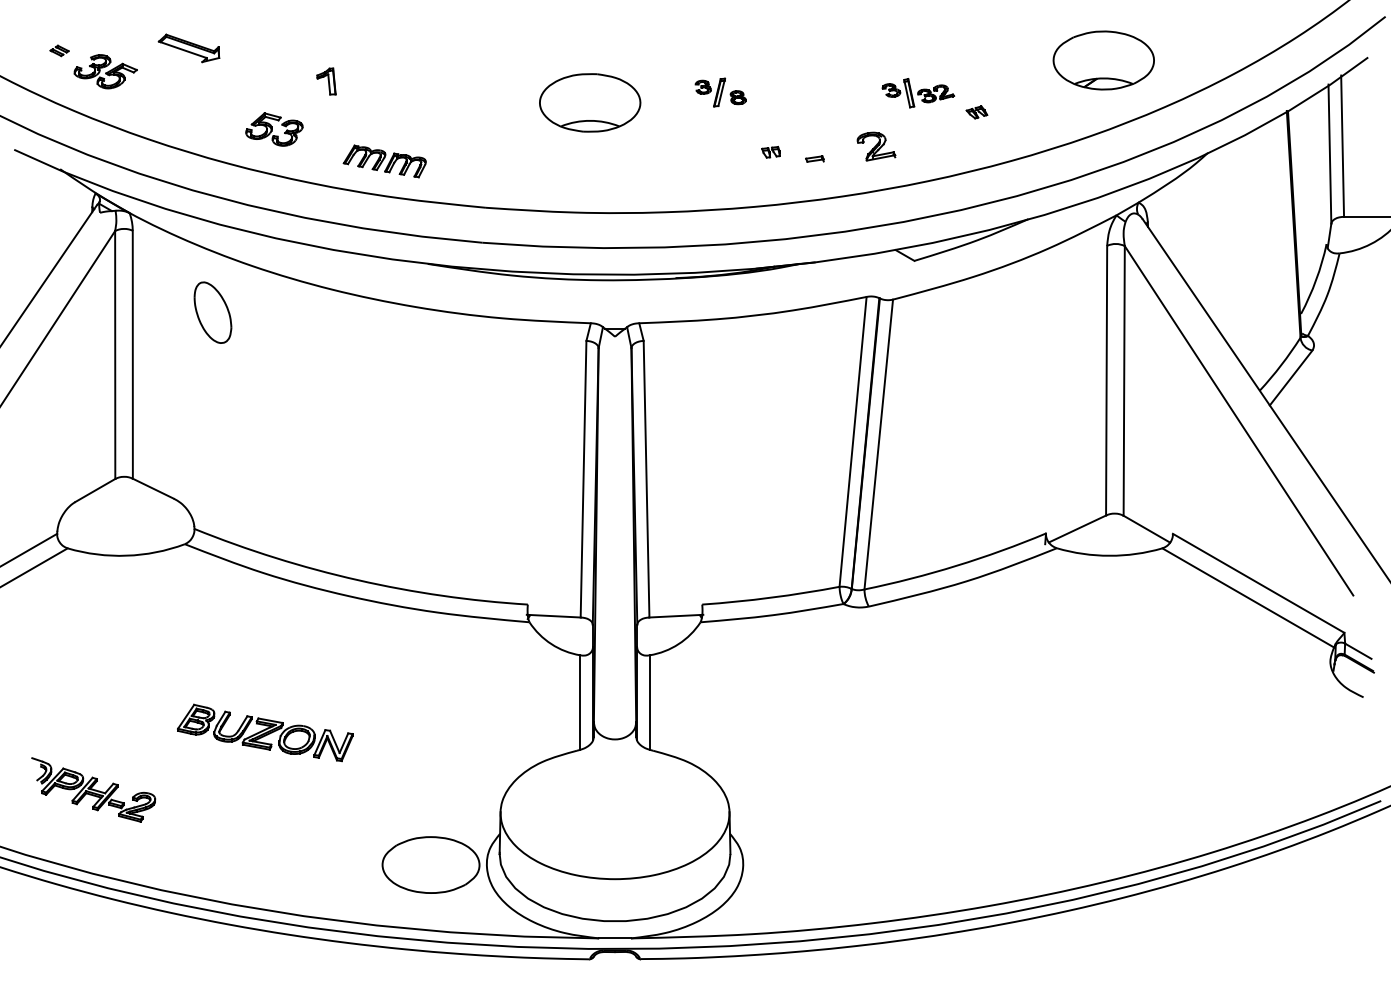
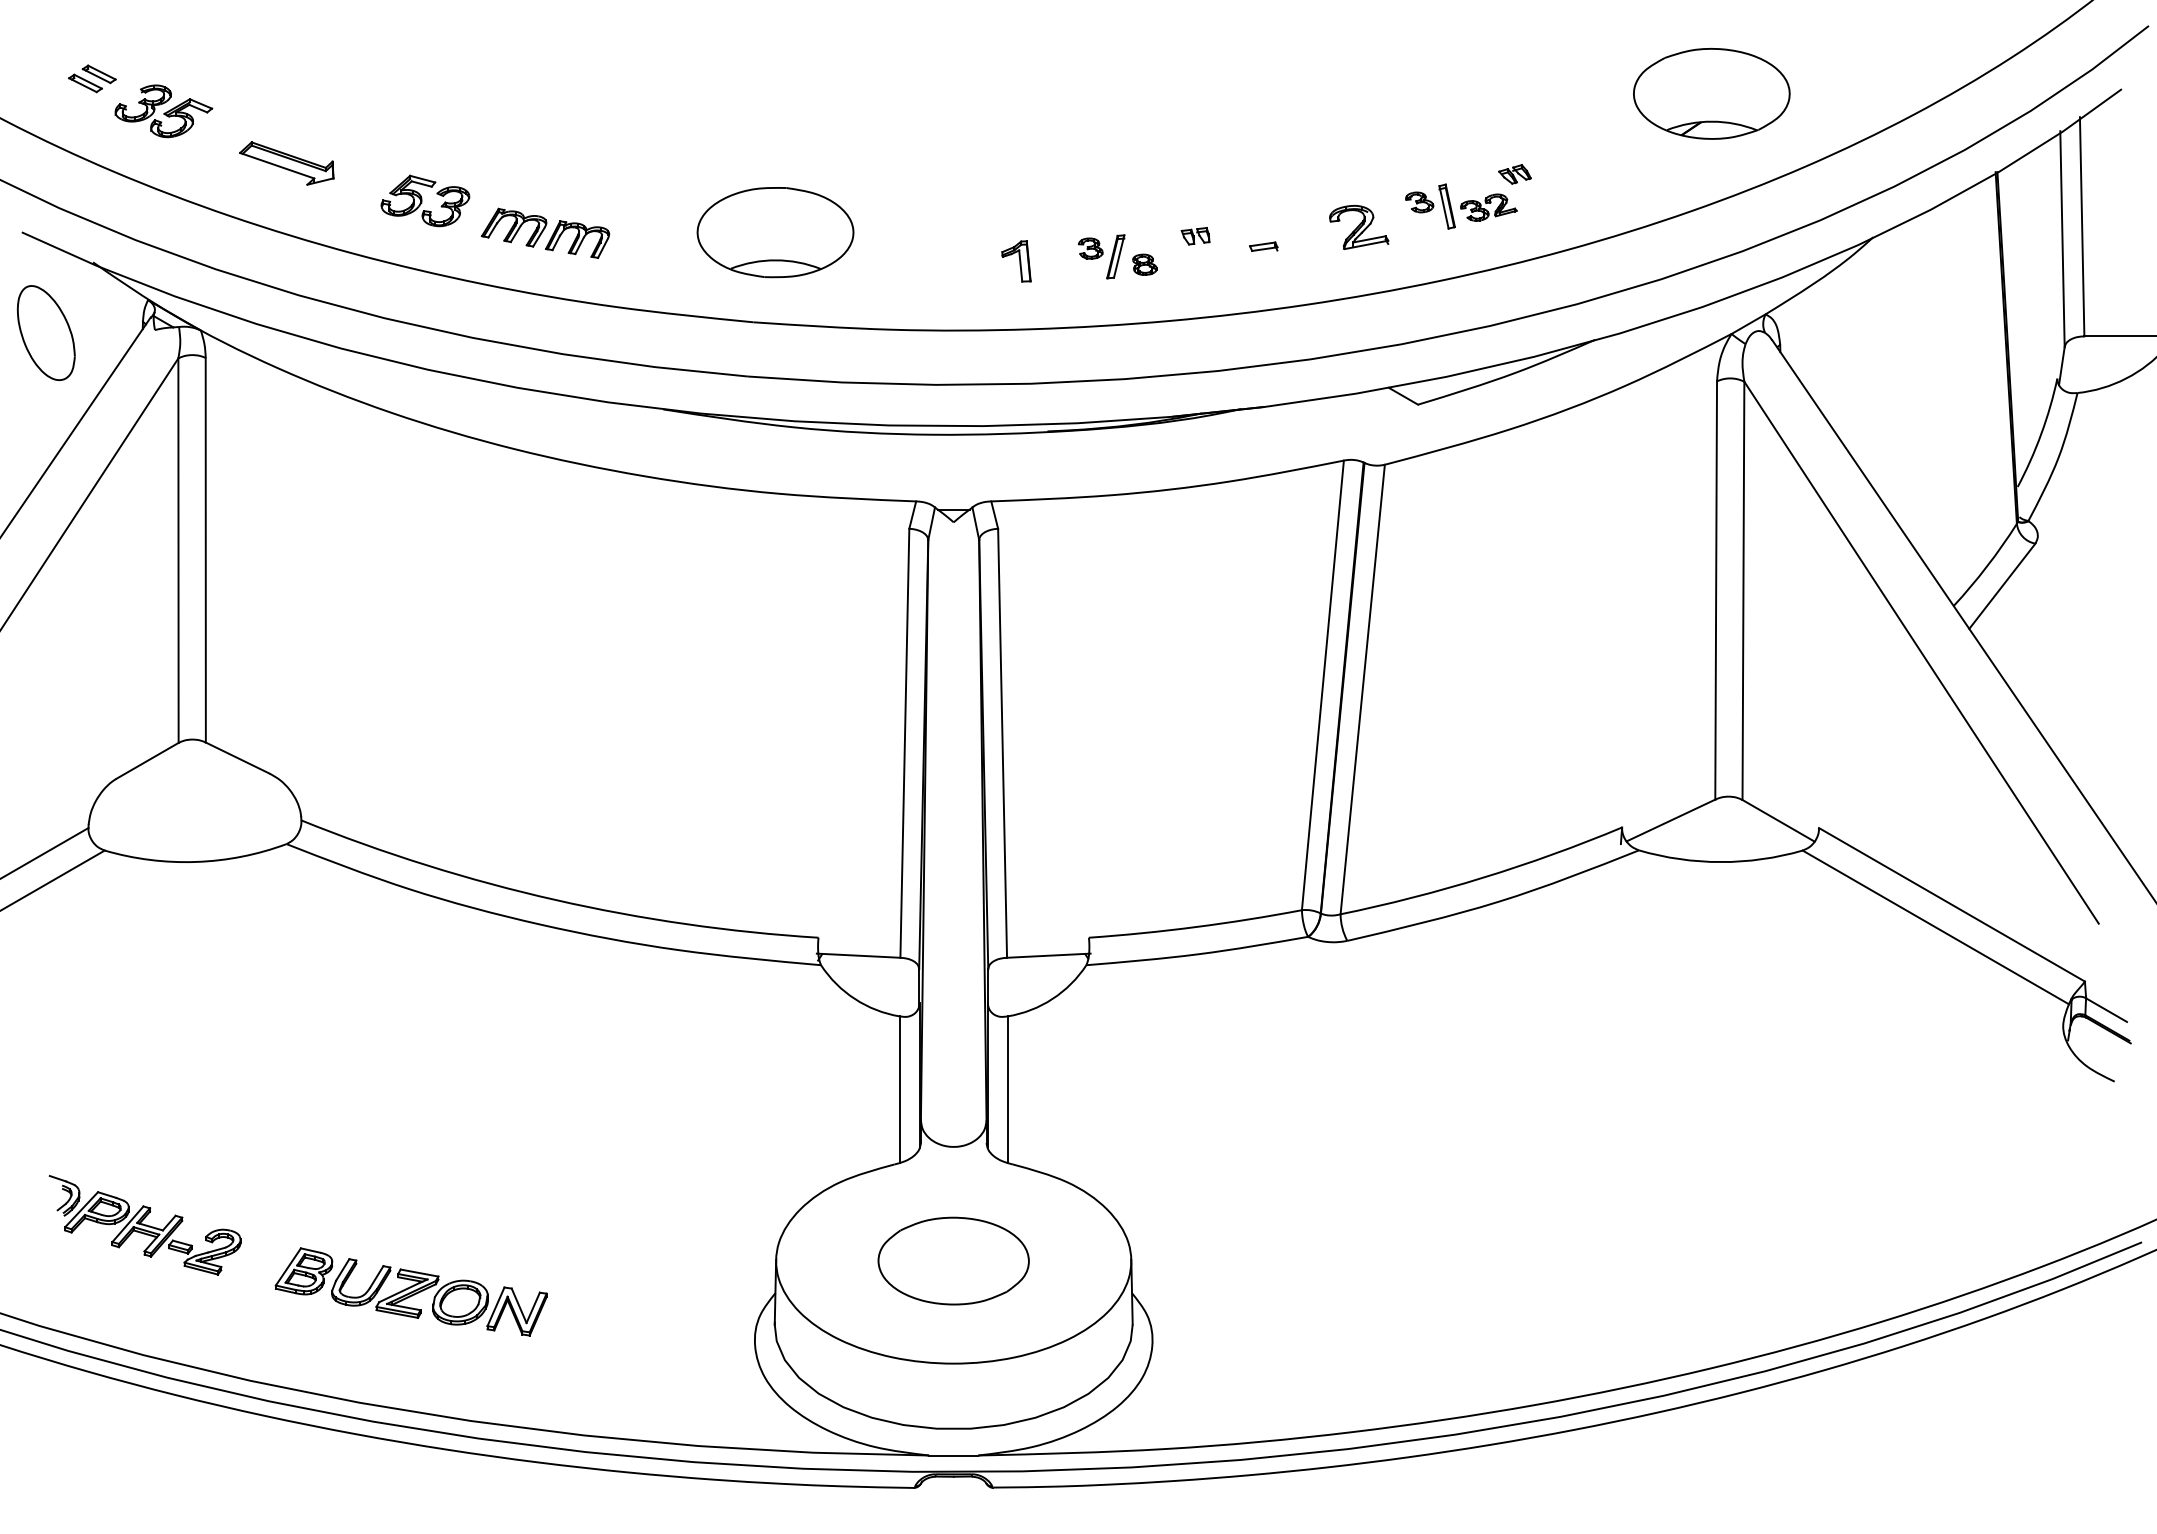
part: (188, 48) -> (285, 163), moved
part: (59, 50) -> (92, 78), size x1.67
part: (326, 81) -> (1016, 261), moved
part: (720, 92) -> (1117, 256), moved
part: (918, 93) -> (1461, 207), moved
part: (590, 102) -> (776, 231), moved
part: (384, 161) -> (544, 233), moved
part: (212, 312) -> (45, 332), moved
part: (265, 732) -> (411, 1291), moved
part: (430, 864) -> (952, 1260), moved

